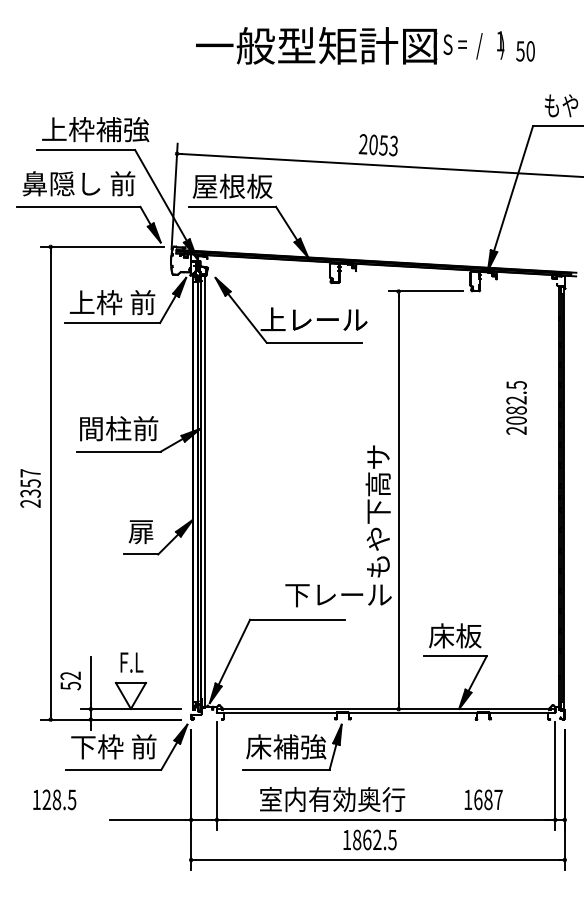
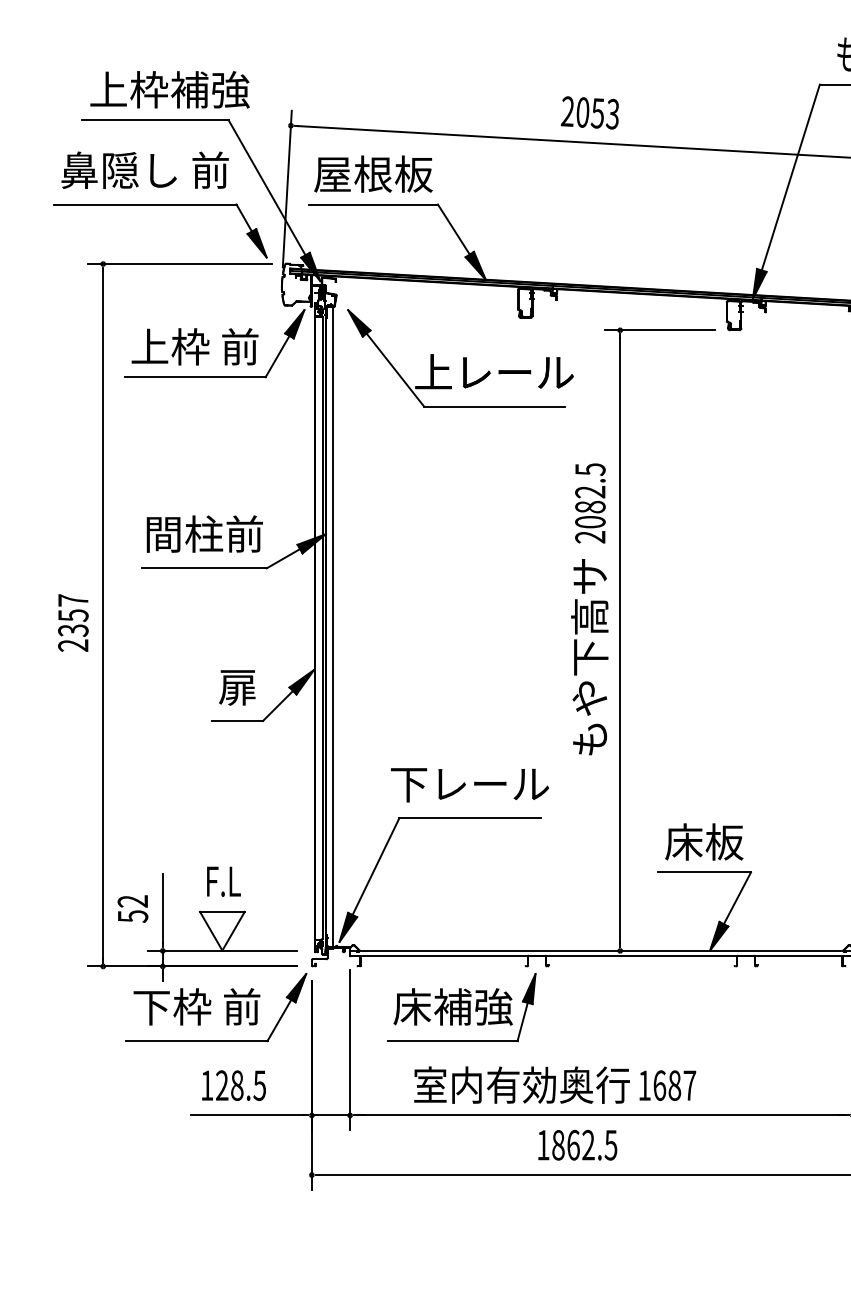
text: (516, 407) -> (590, 502), moved
text: (338, 595) -> (469, 784), moved
text: (54, 799) -> (233, 1085), moved
text: (483, 799) -> (667, 1085), moved

